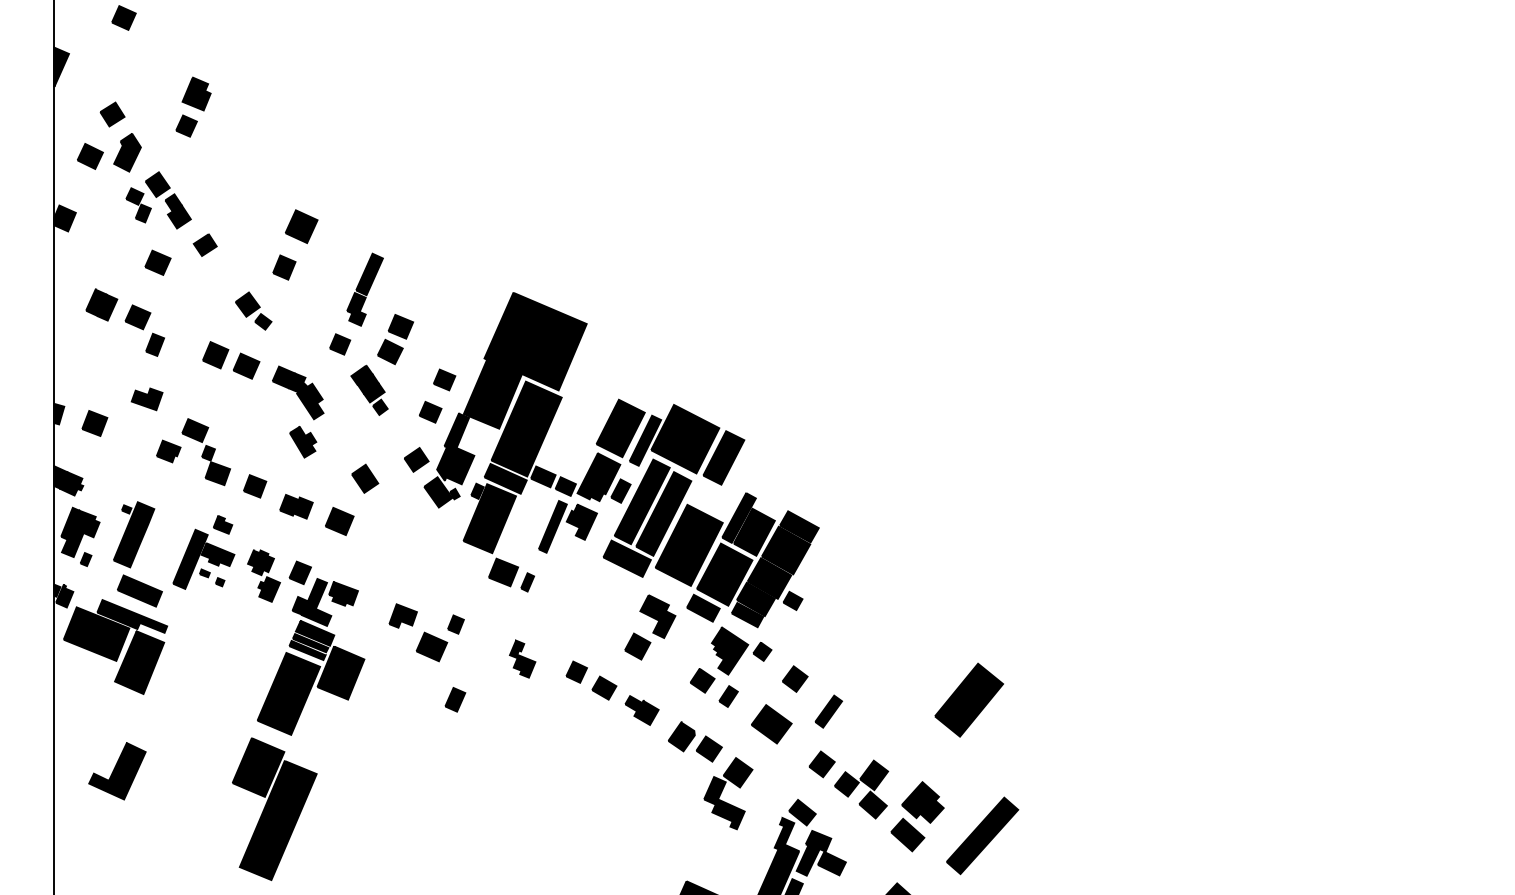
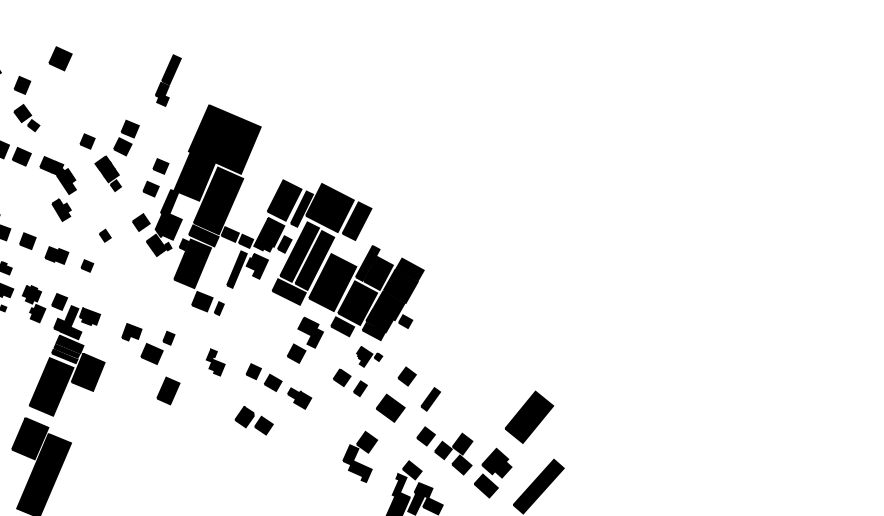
part: (284, 267) -> (22, 85), moved
part: (364, 289) -> (167, 80), moved
part: (365, 478) -> (105, 235), size x0.6
part: (339, 521) -> (87, 265), size x0.6
part: (741, 650) -> (369, 356), size x0.6
part: (455, 699) -> (168, 390), size x1.6
part: (968, 699) -> (528, 416), moved
part: (695, 741) -> (254, 420), moved

